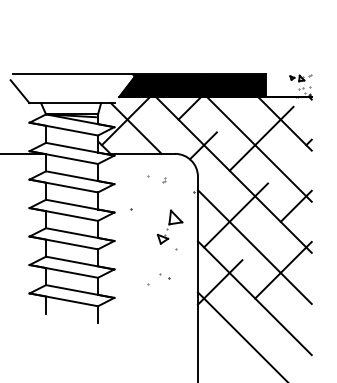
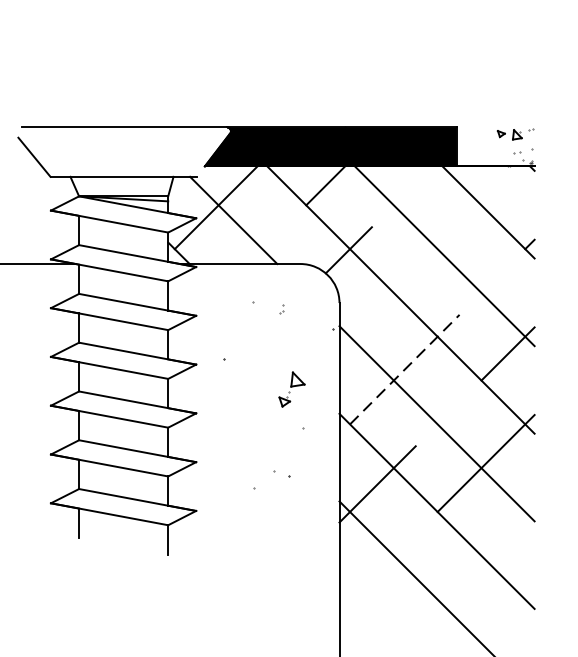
line: (261, 138) -> (448, 237), removed
line: (236, 215) -> (405, 369), solid -> dashed
part: (170, 226) -> (292, 388), size x0.6

